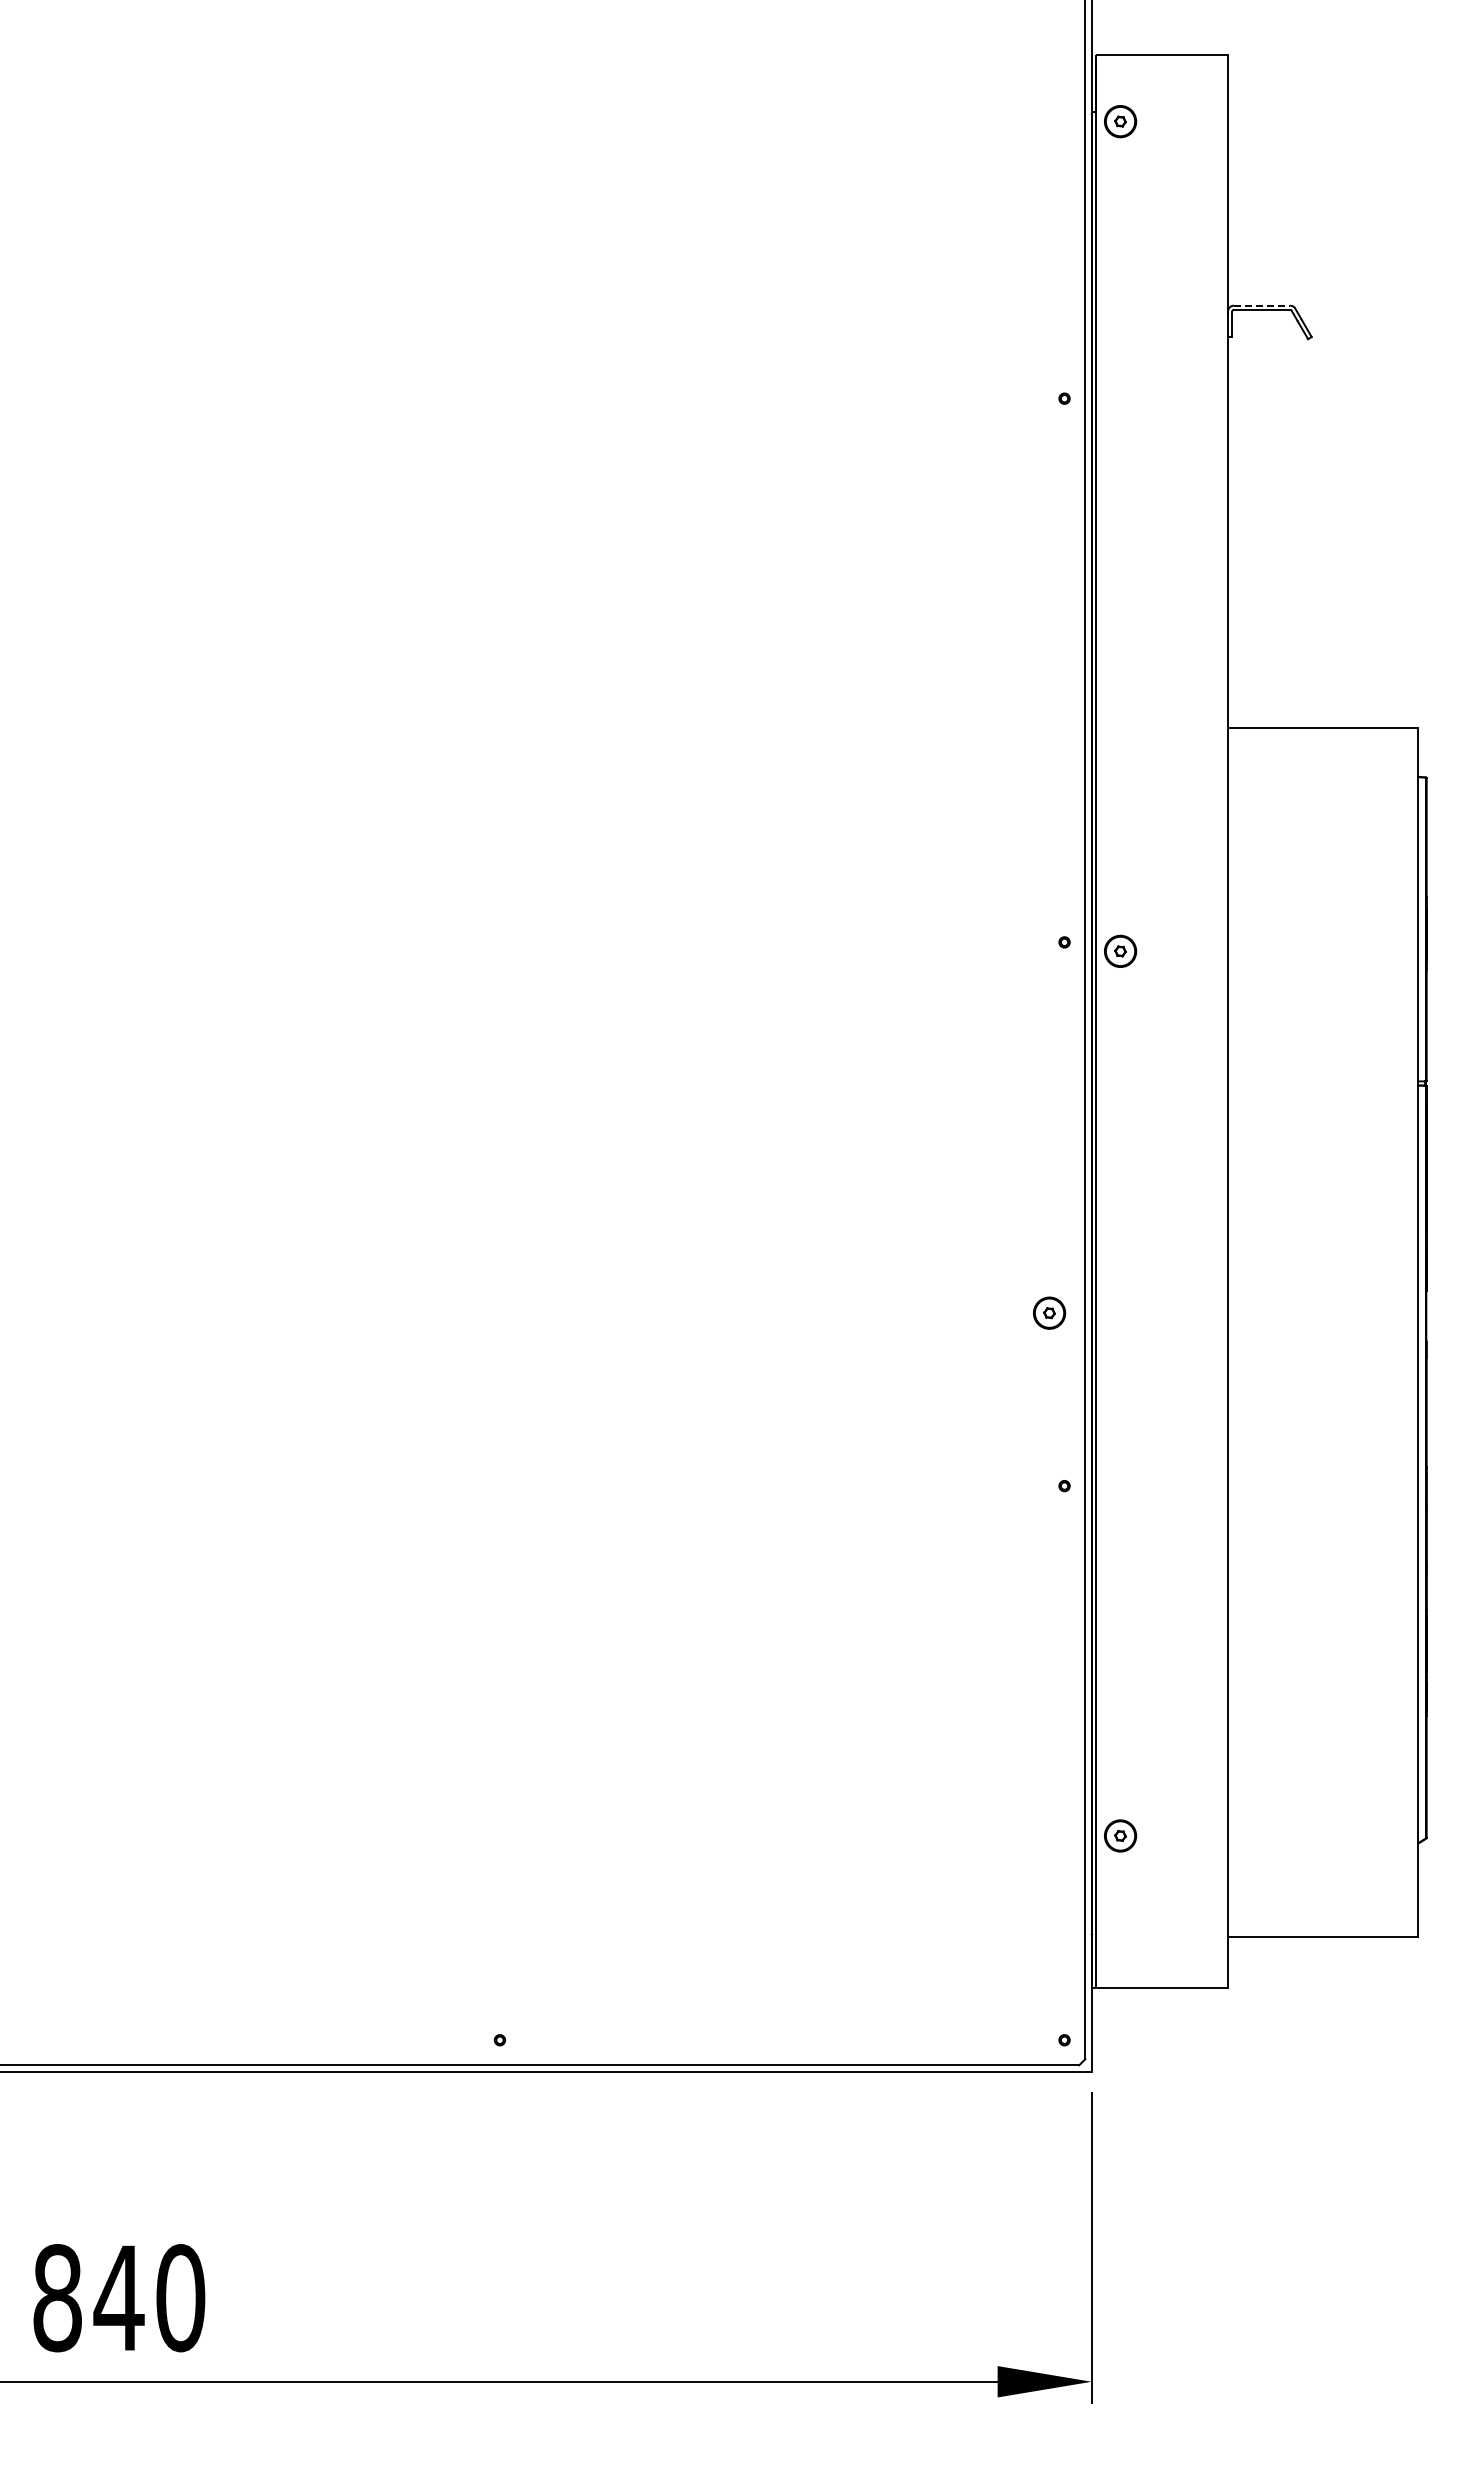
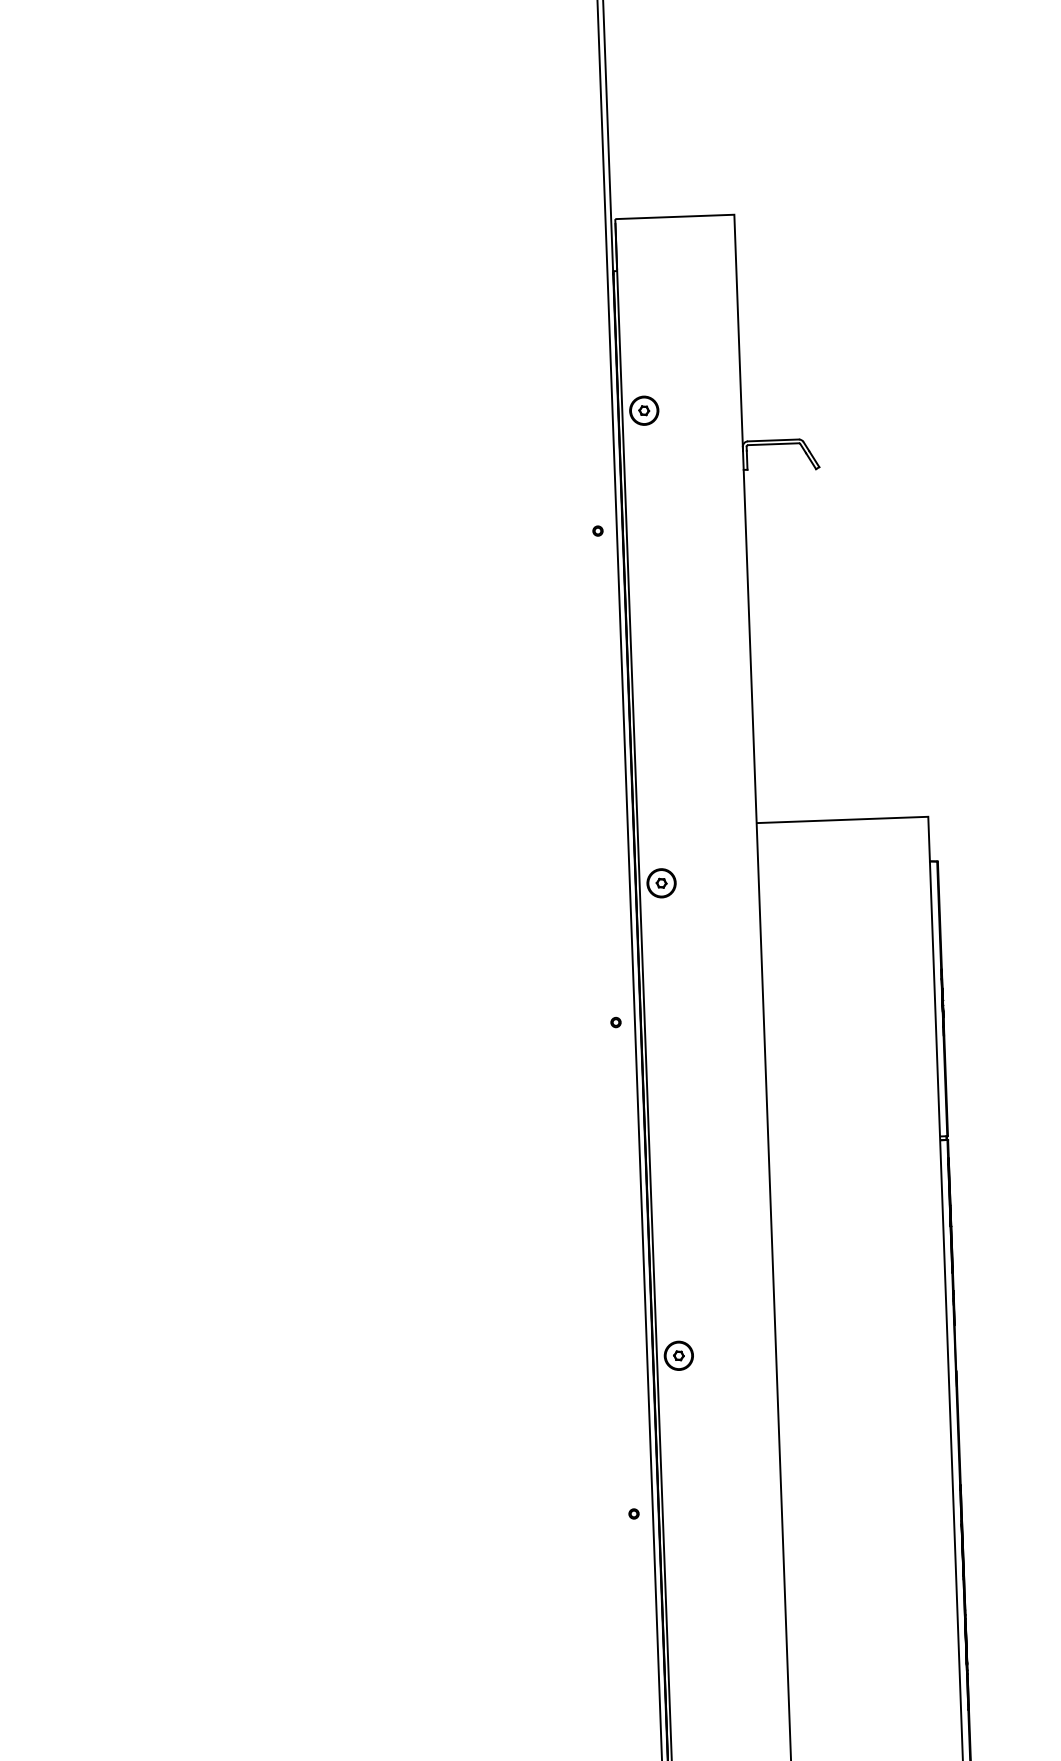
part: (1120, 121) -> (644, 410), moved
line: (1262, 305) -> (773, 440), dashed -> solid
part: (1120, 950) -> (661, 882), moved
part: (1049, 1312) -> (678, 1355), moved

